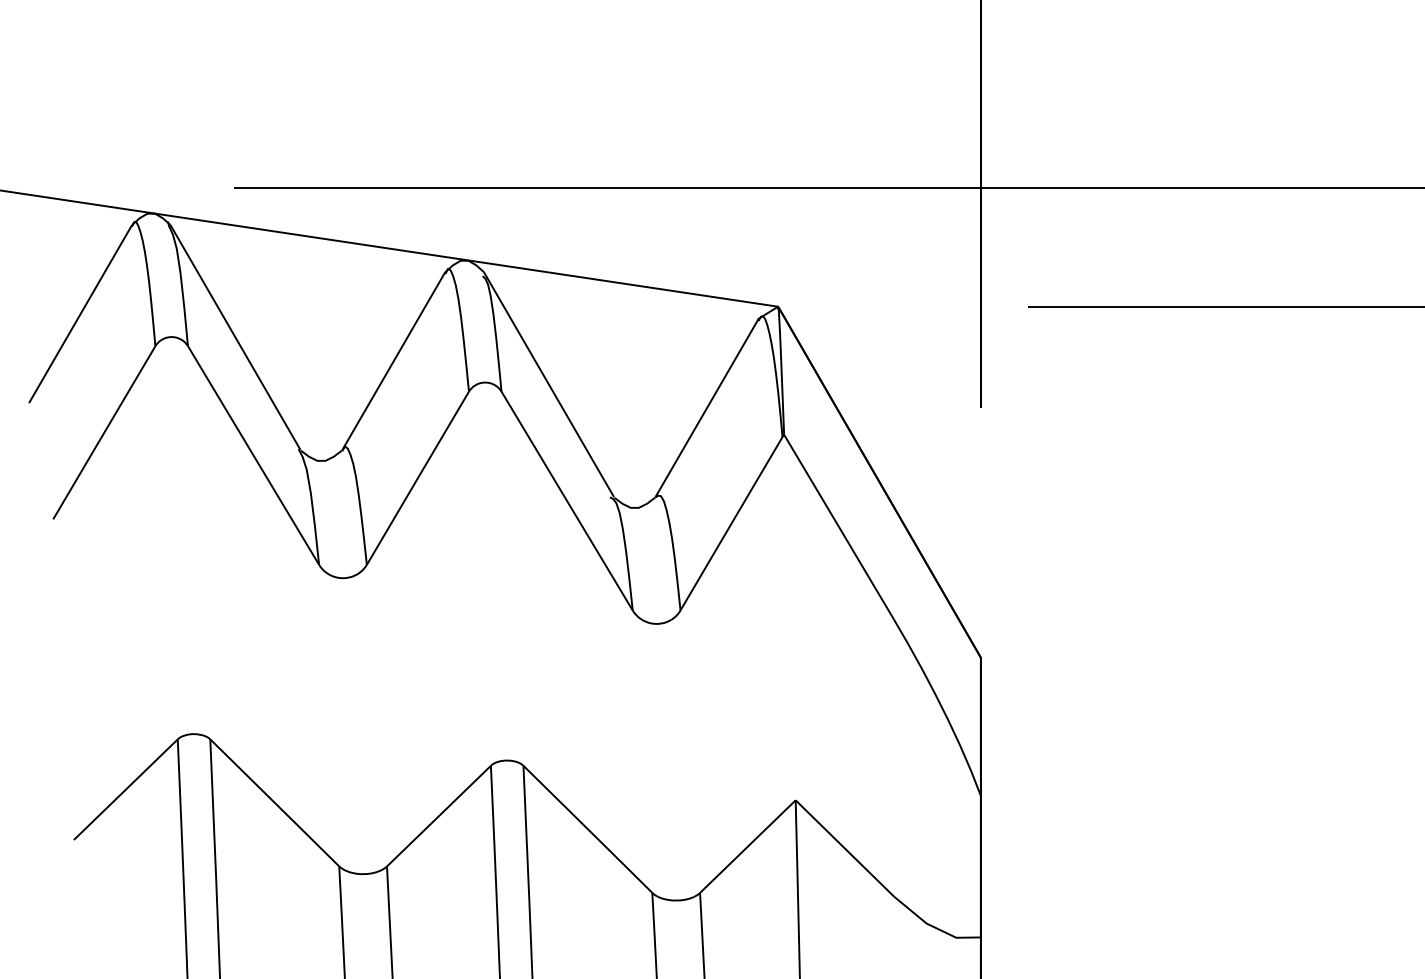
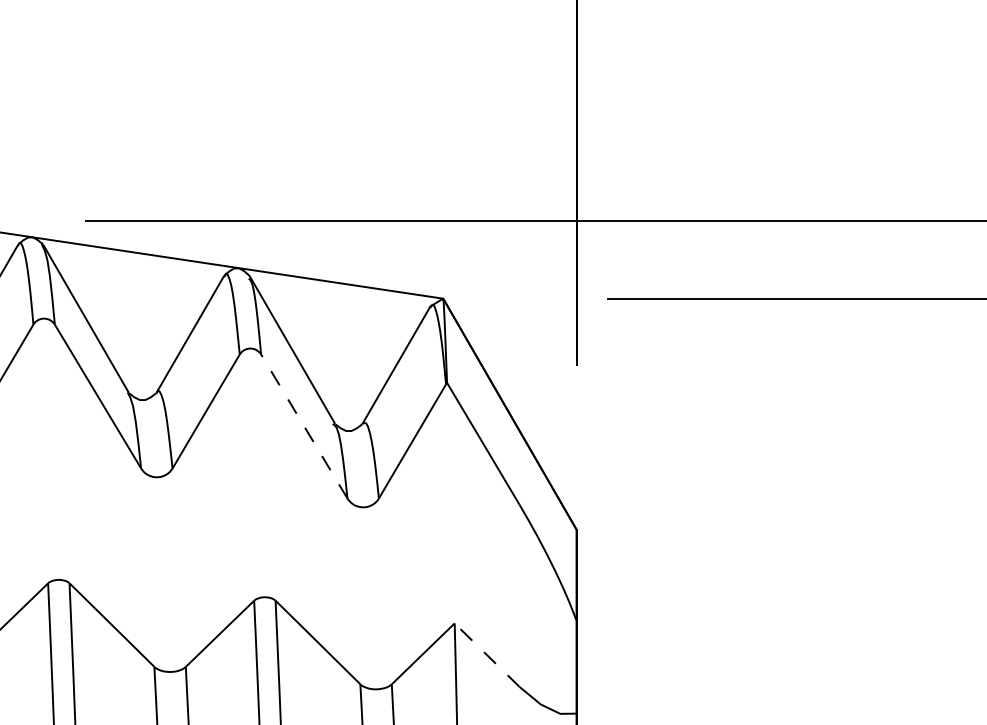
line: (567, 501) -> (304, 426), solid -> dashed
line: (844, 847) -> (486, 654), solid -> dashed

